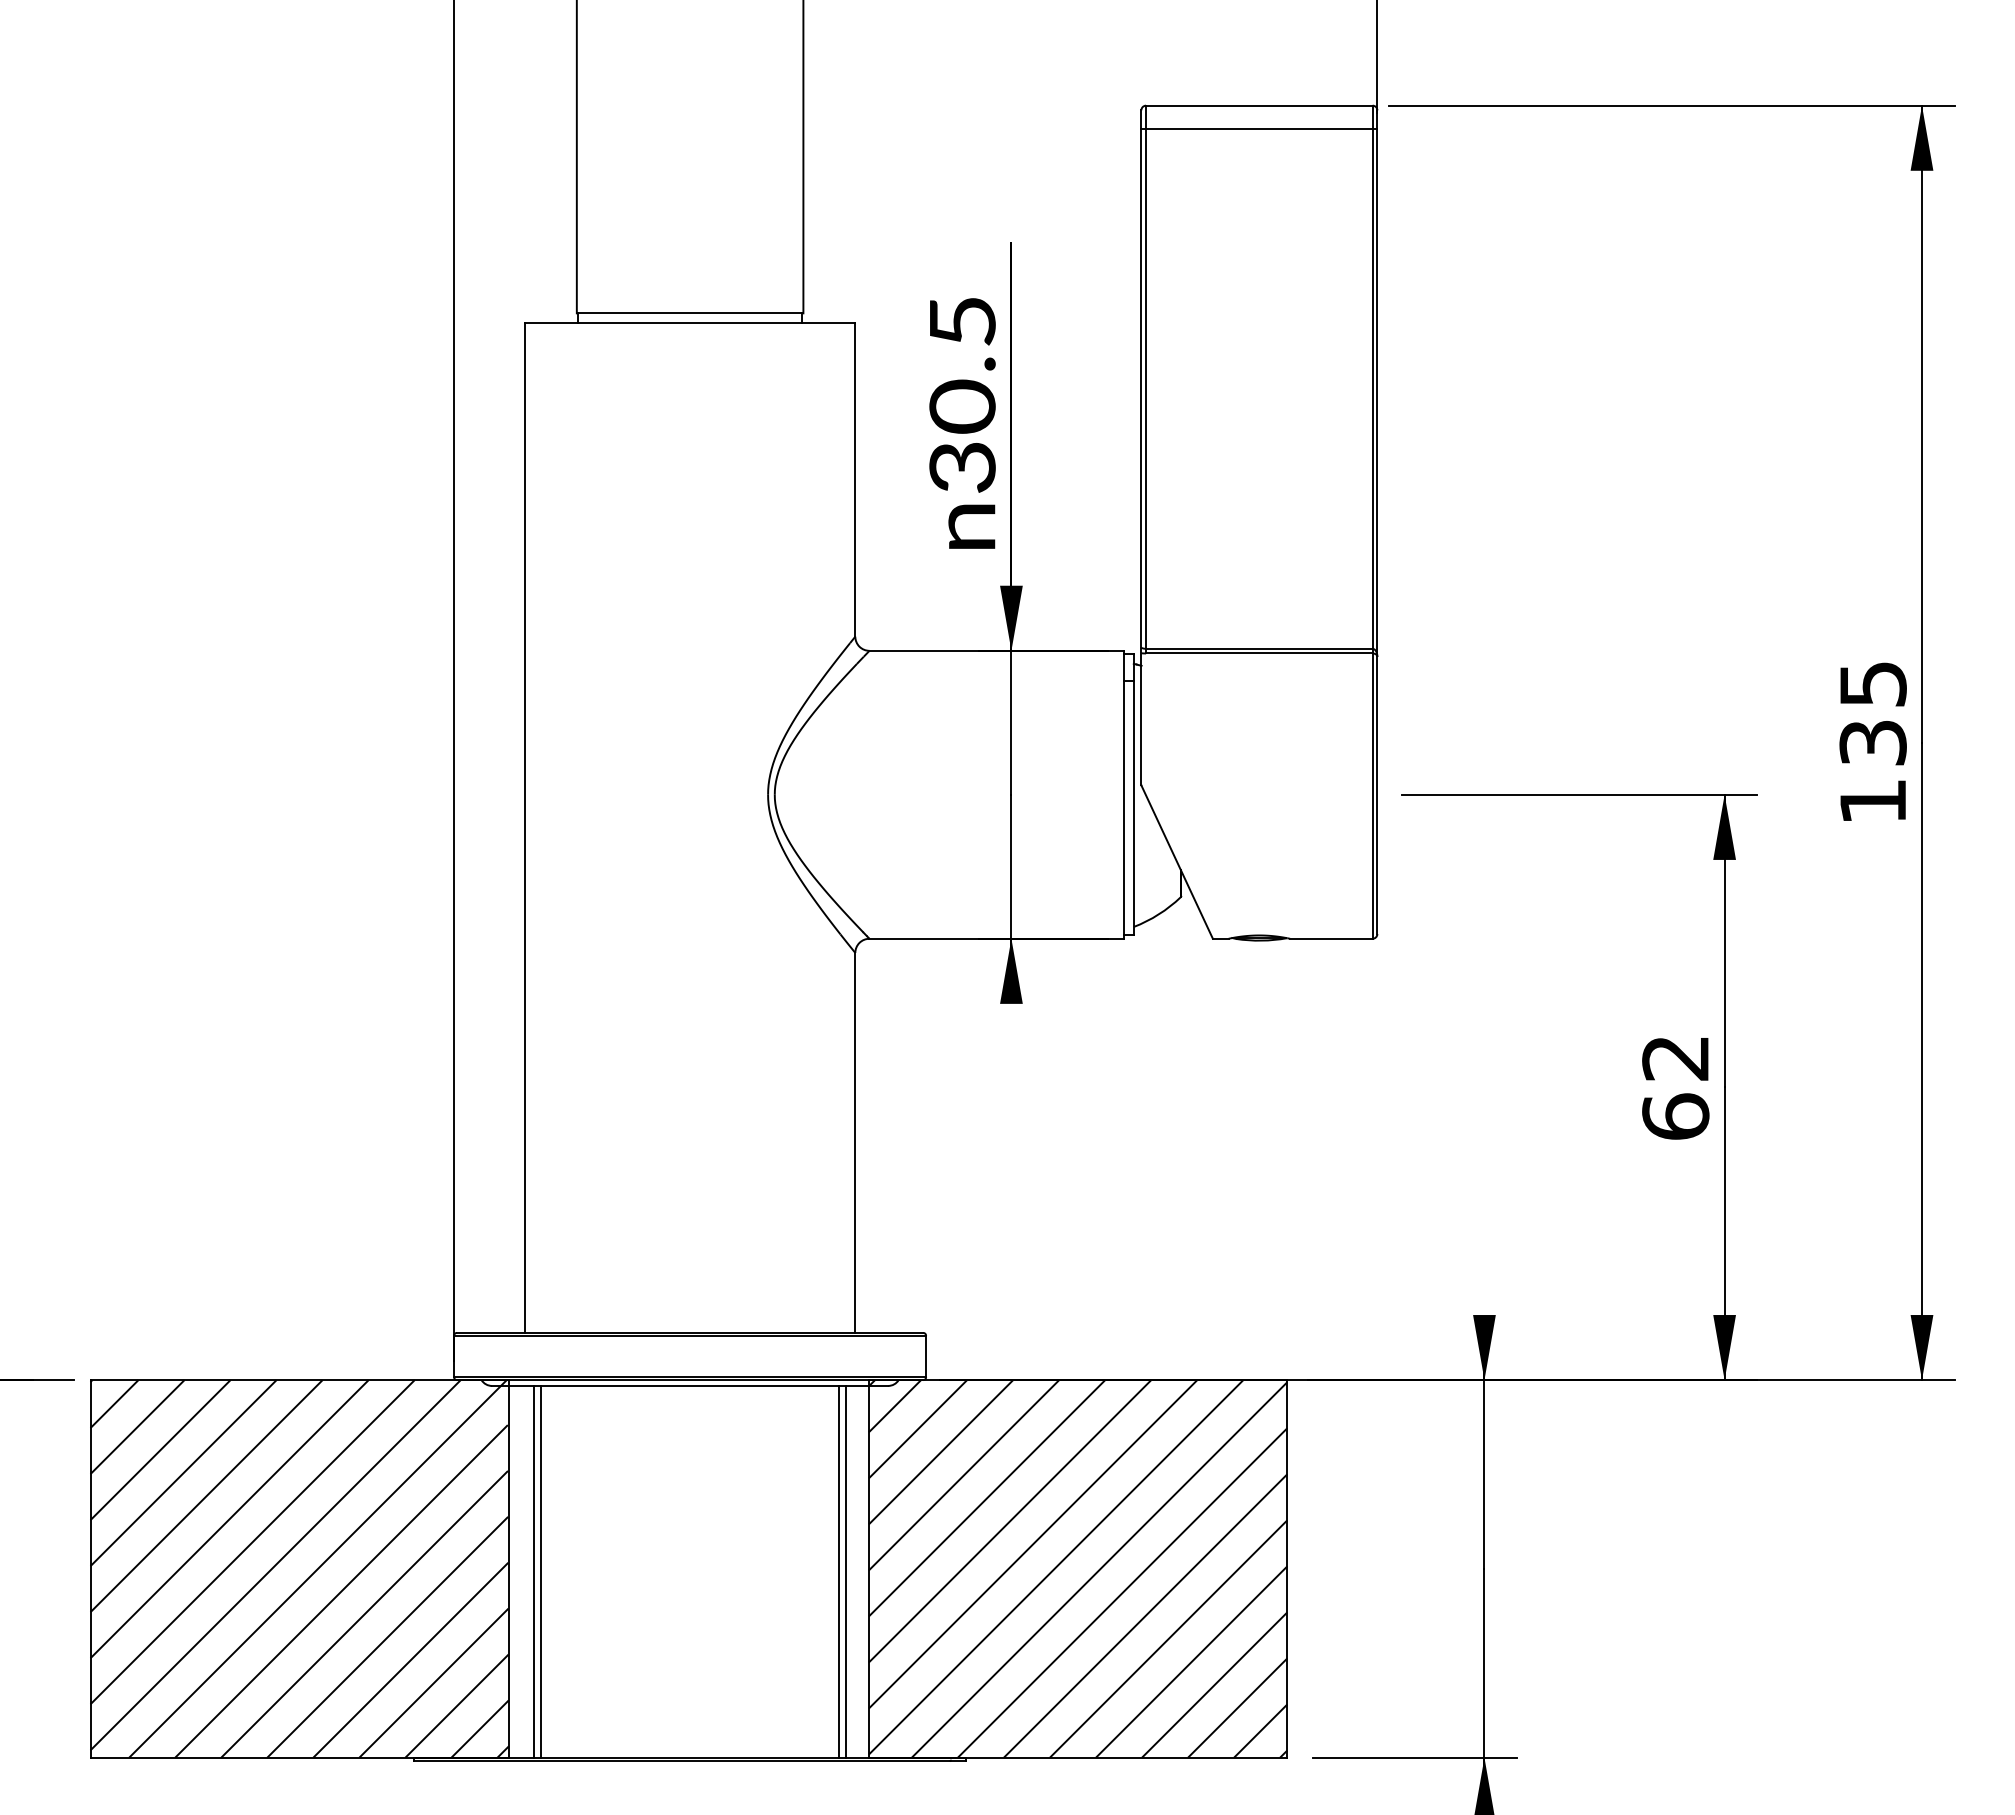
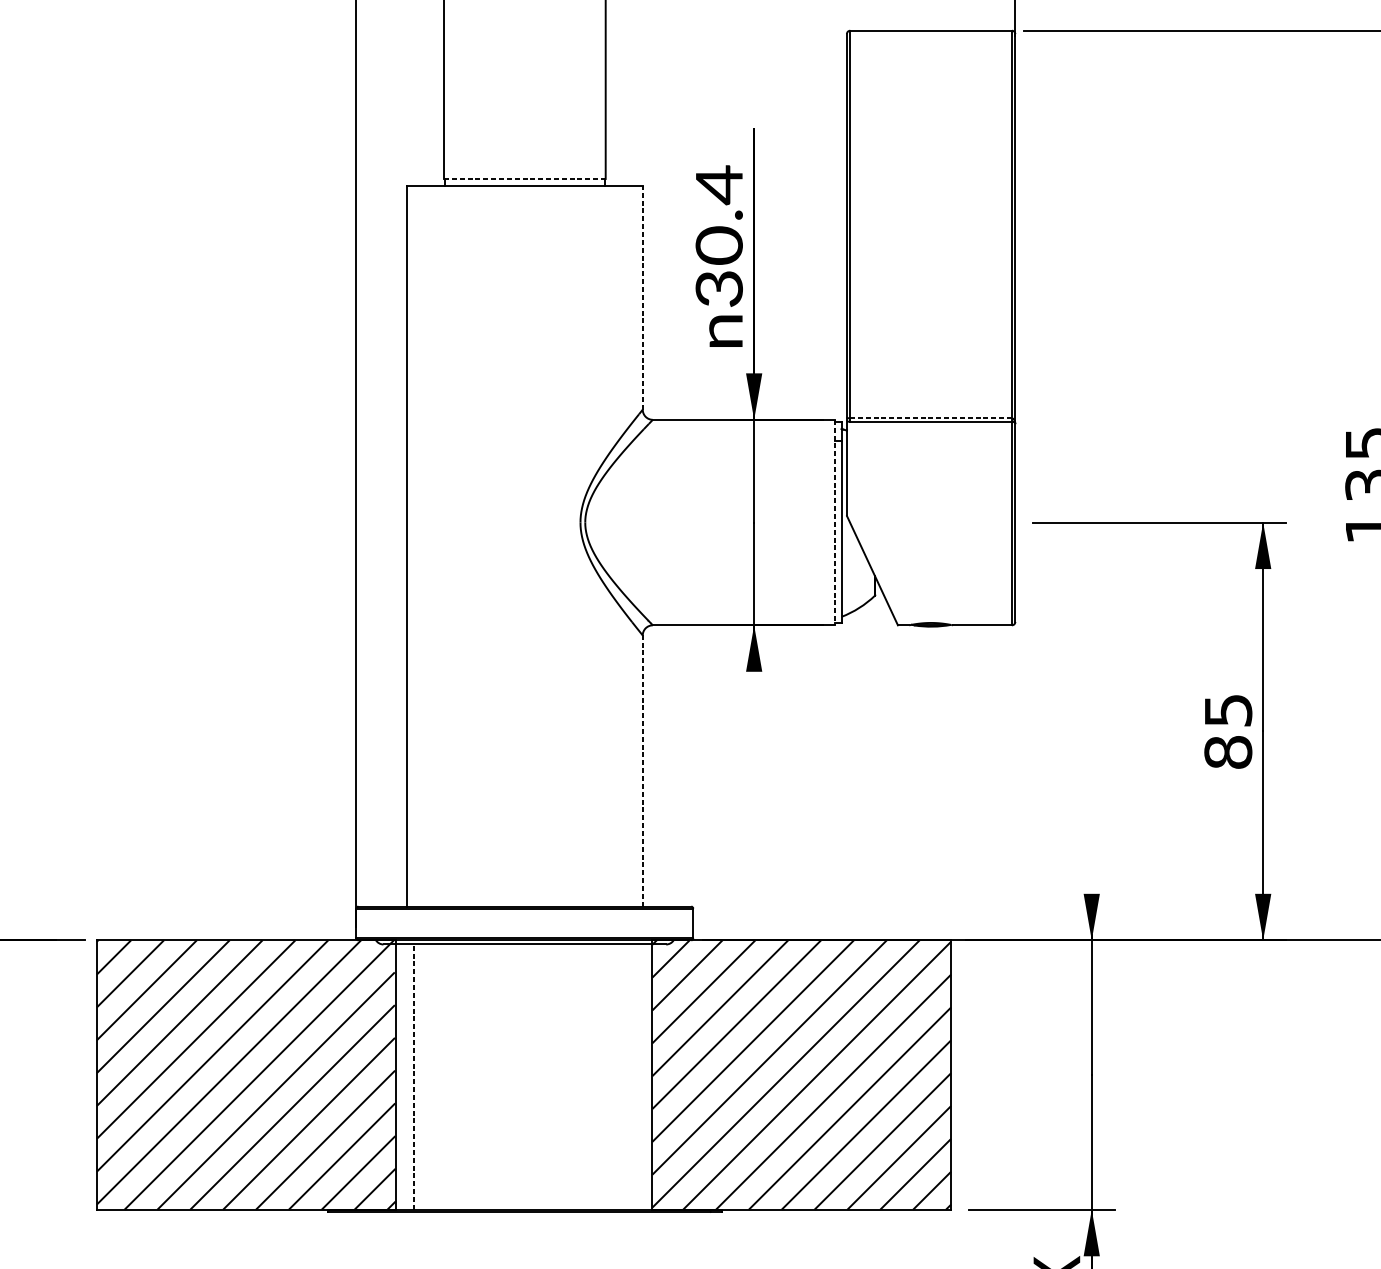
line: (1259, 129) -> (931, 47), removed
line: (690, 313) -> (525, 179), solid -> dashed
text: (962, 322) -> (719, 185), 30.5 -> 30.4
line: (855, 479) -> (642, 297), solid -> dashed
line: (1258, 648) -> (930, 418), solid -> dashed
line: (1124, 794) -> (834, 522), solid -> dashed
text: (1675, 1087) -> (1228, 731), 62 -> 85
line: (855, 1142) -> (642, 770), solid -> dashed
line: (534, 1571) -> (413, 1076), solid -> dashed
line: (541, 1571) -> (418, 1076), removed
line: (839, 1571) -> (631, 1076), removed
line: (845, 1571) -> (635, 1076), removed

